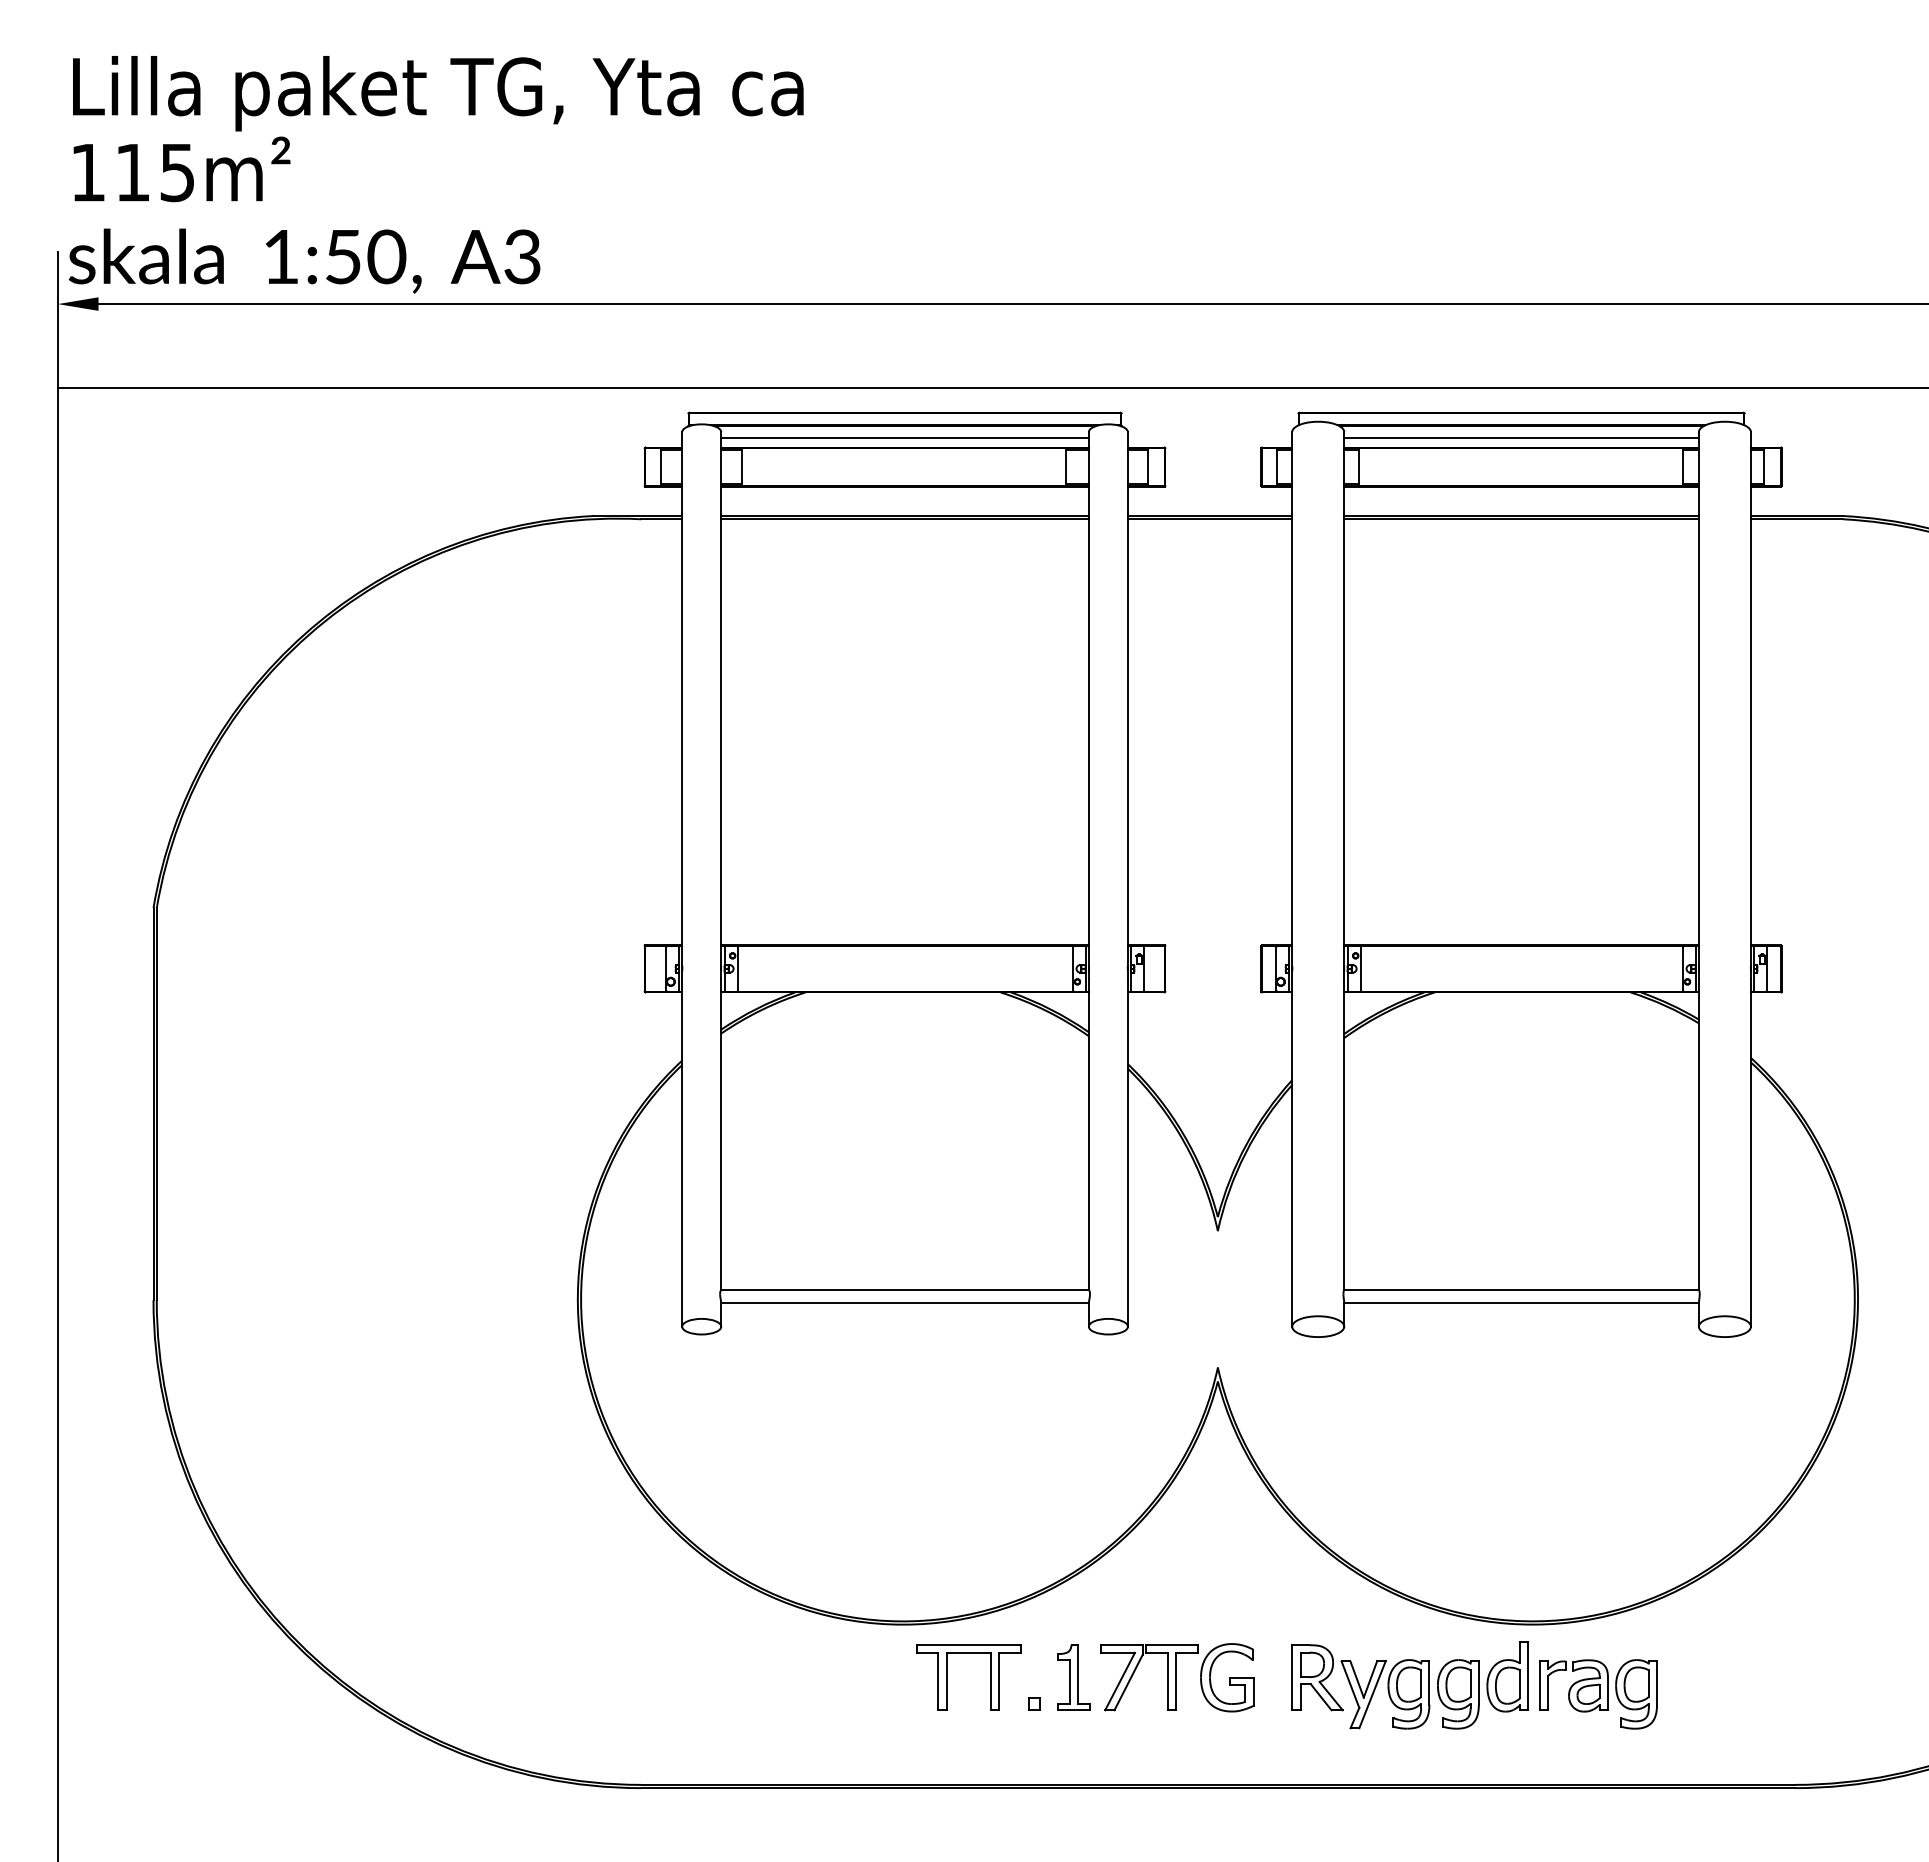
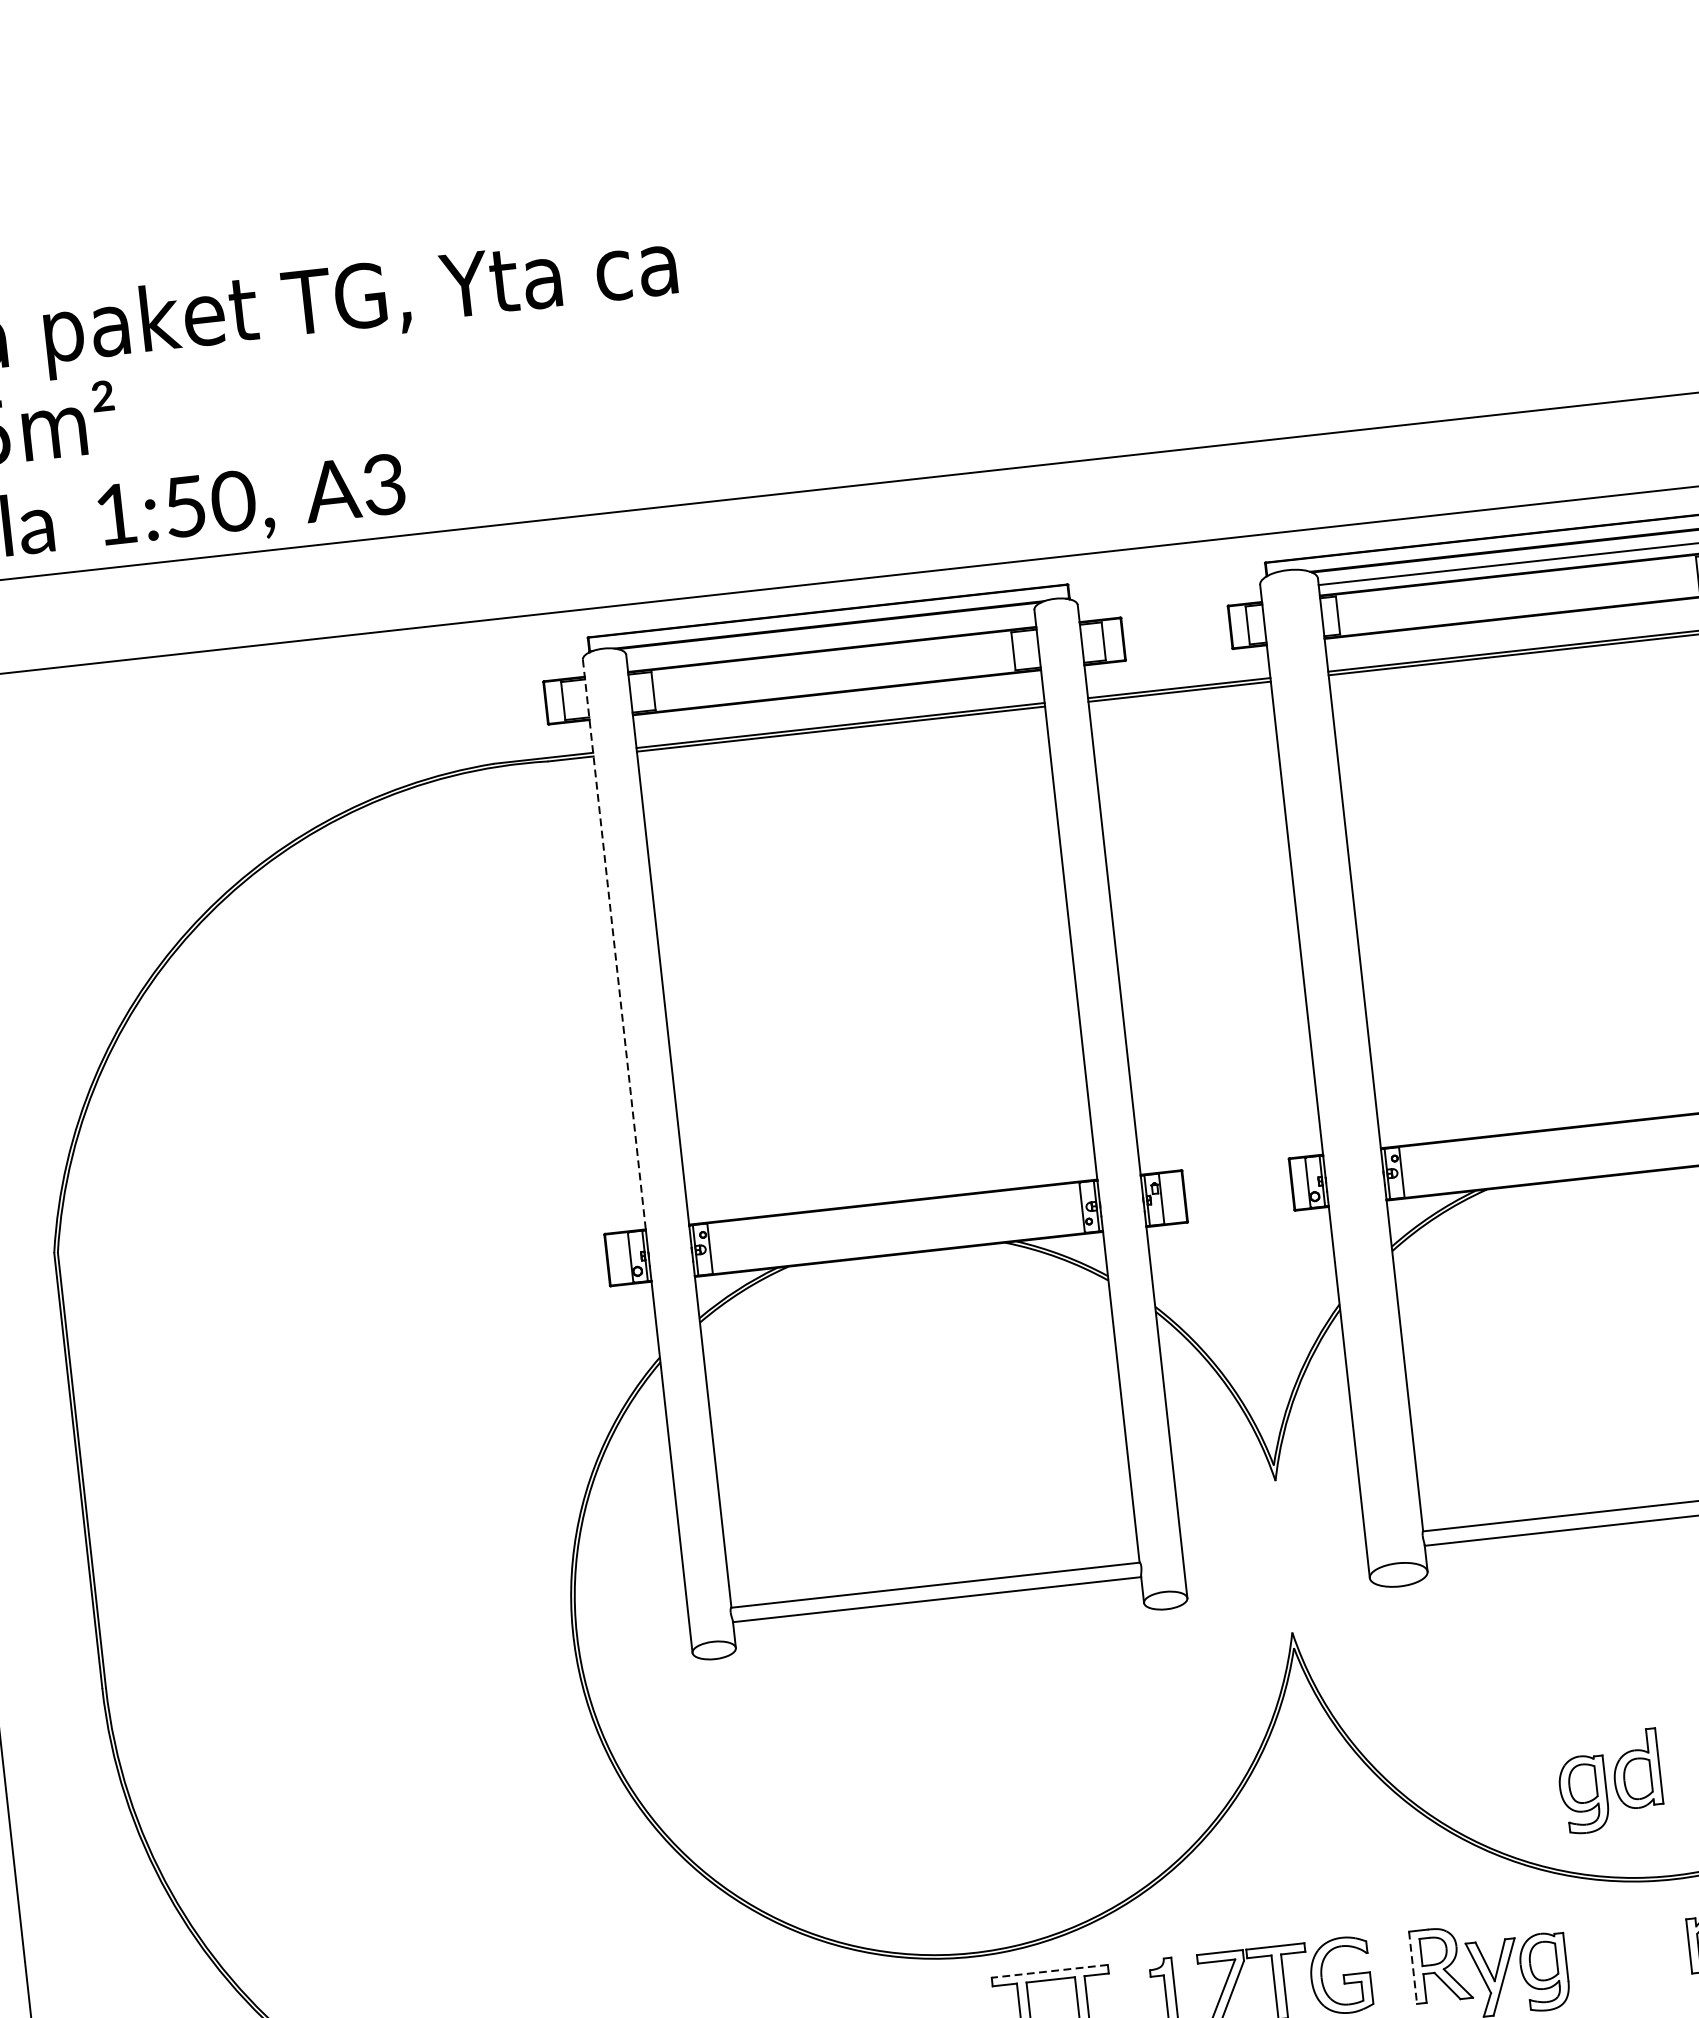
line: (904, 438) -> (830, 639), removed
line: (682, 689) -> (614, 945), solid -> dashed
line: (968, 1645) -> (1049, 1971), solid -> dashed
line: (1292, 1677) -> (1413, 1967), solid -> dashed
part: (1482, 1685) -> (1609, 1781), moved

